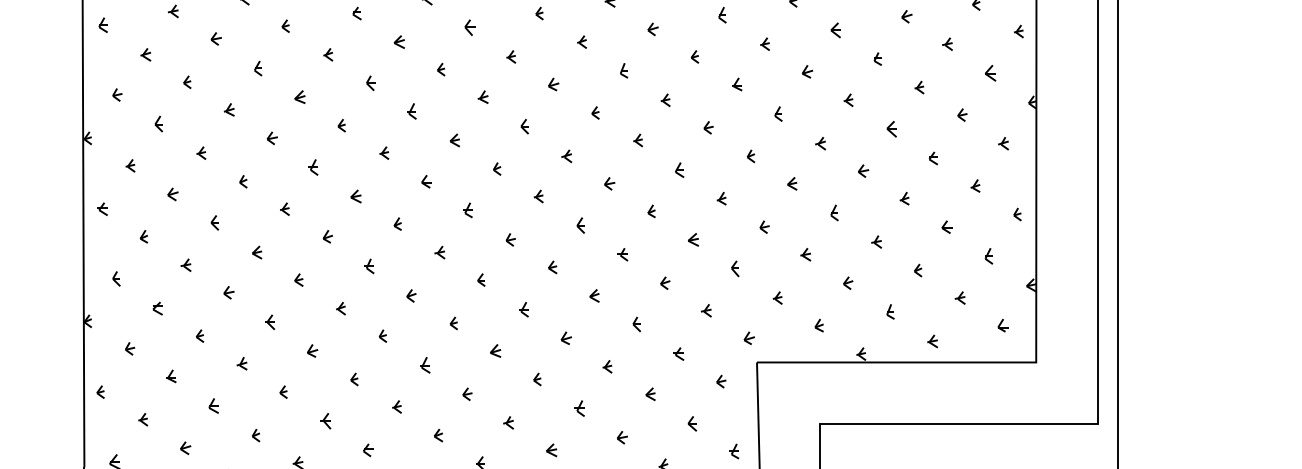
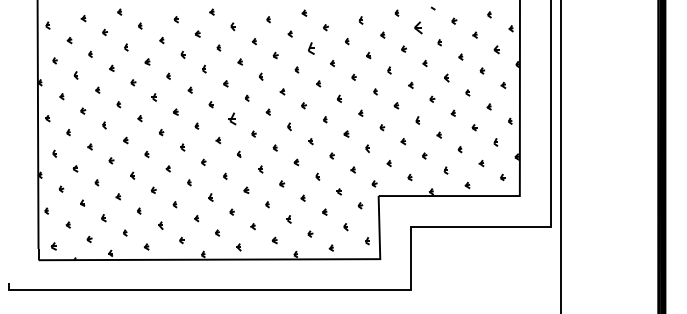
part: (835, 31) -> (418, 28), size x1.6
part: (624, 70) -> (311, 48), size x1.6
part: (467, 211) -> (232, 119), size x1.6

